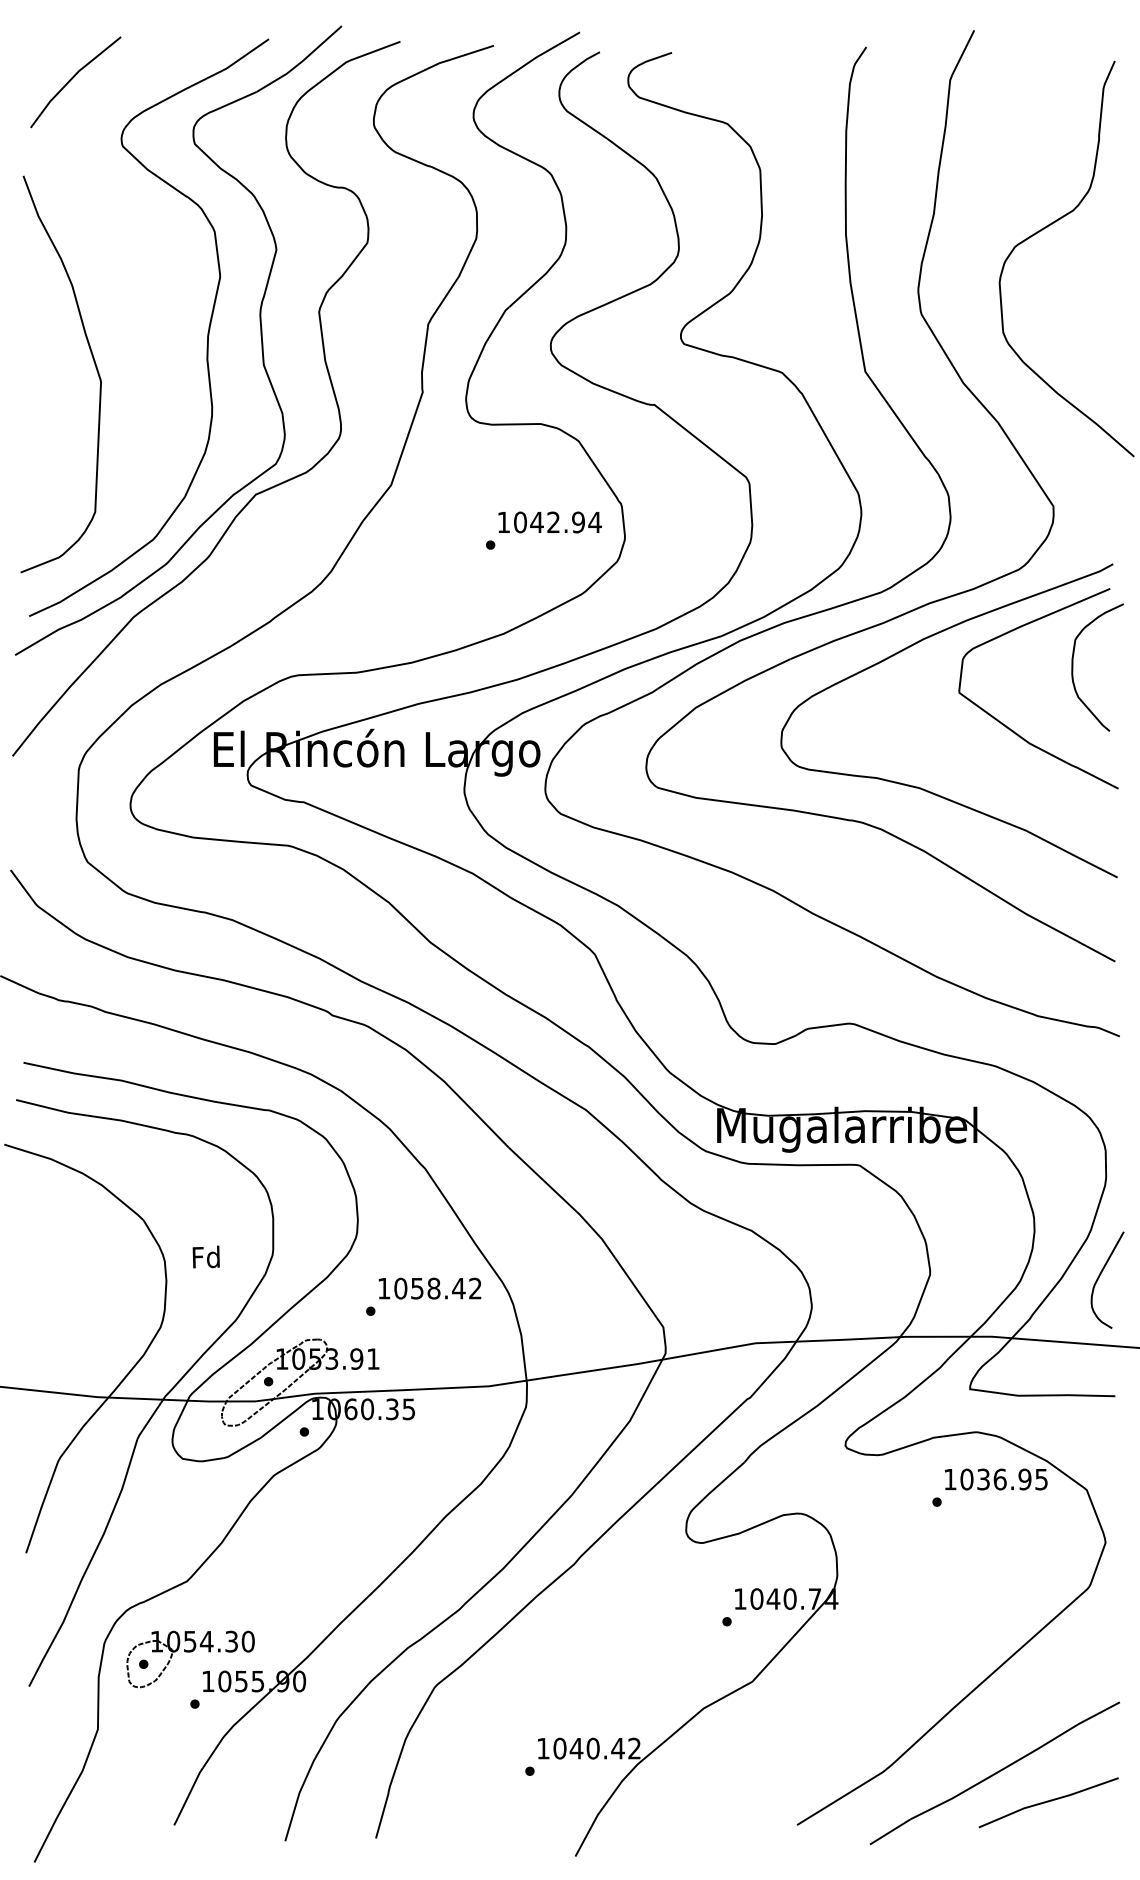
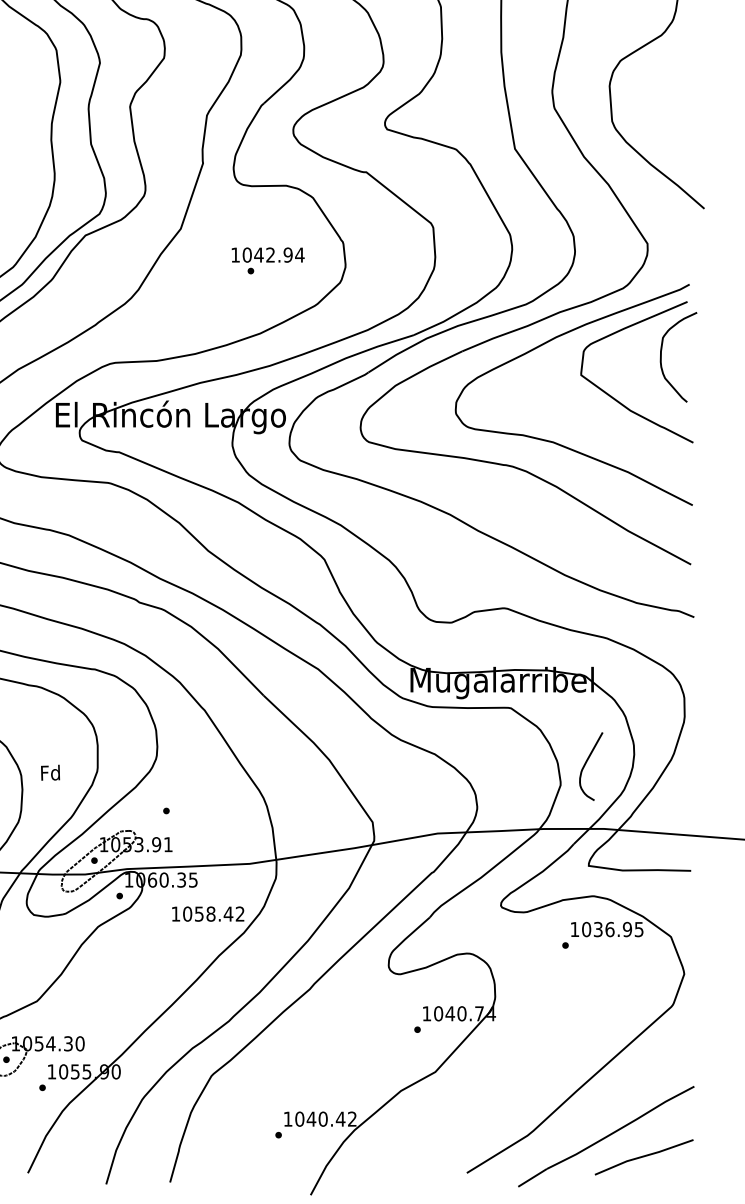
text: (549, 522) -> (267, 255), moved
curve: (1100, 1276) -> (586, 763), moved
text: (429, 1288) -> (207, 914), moved

